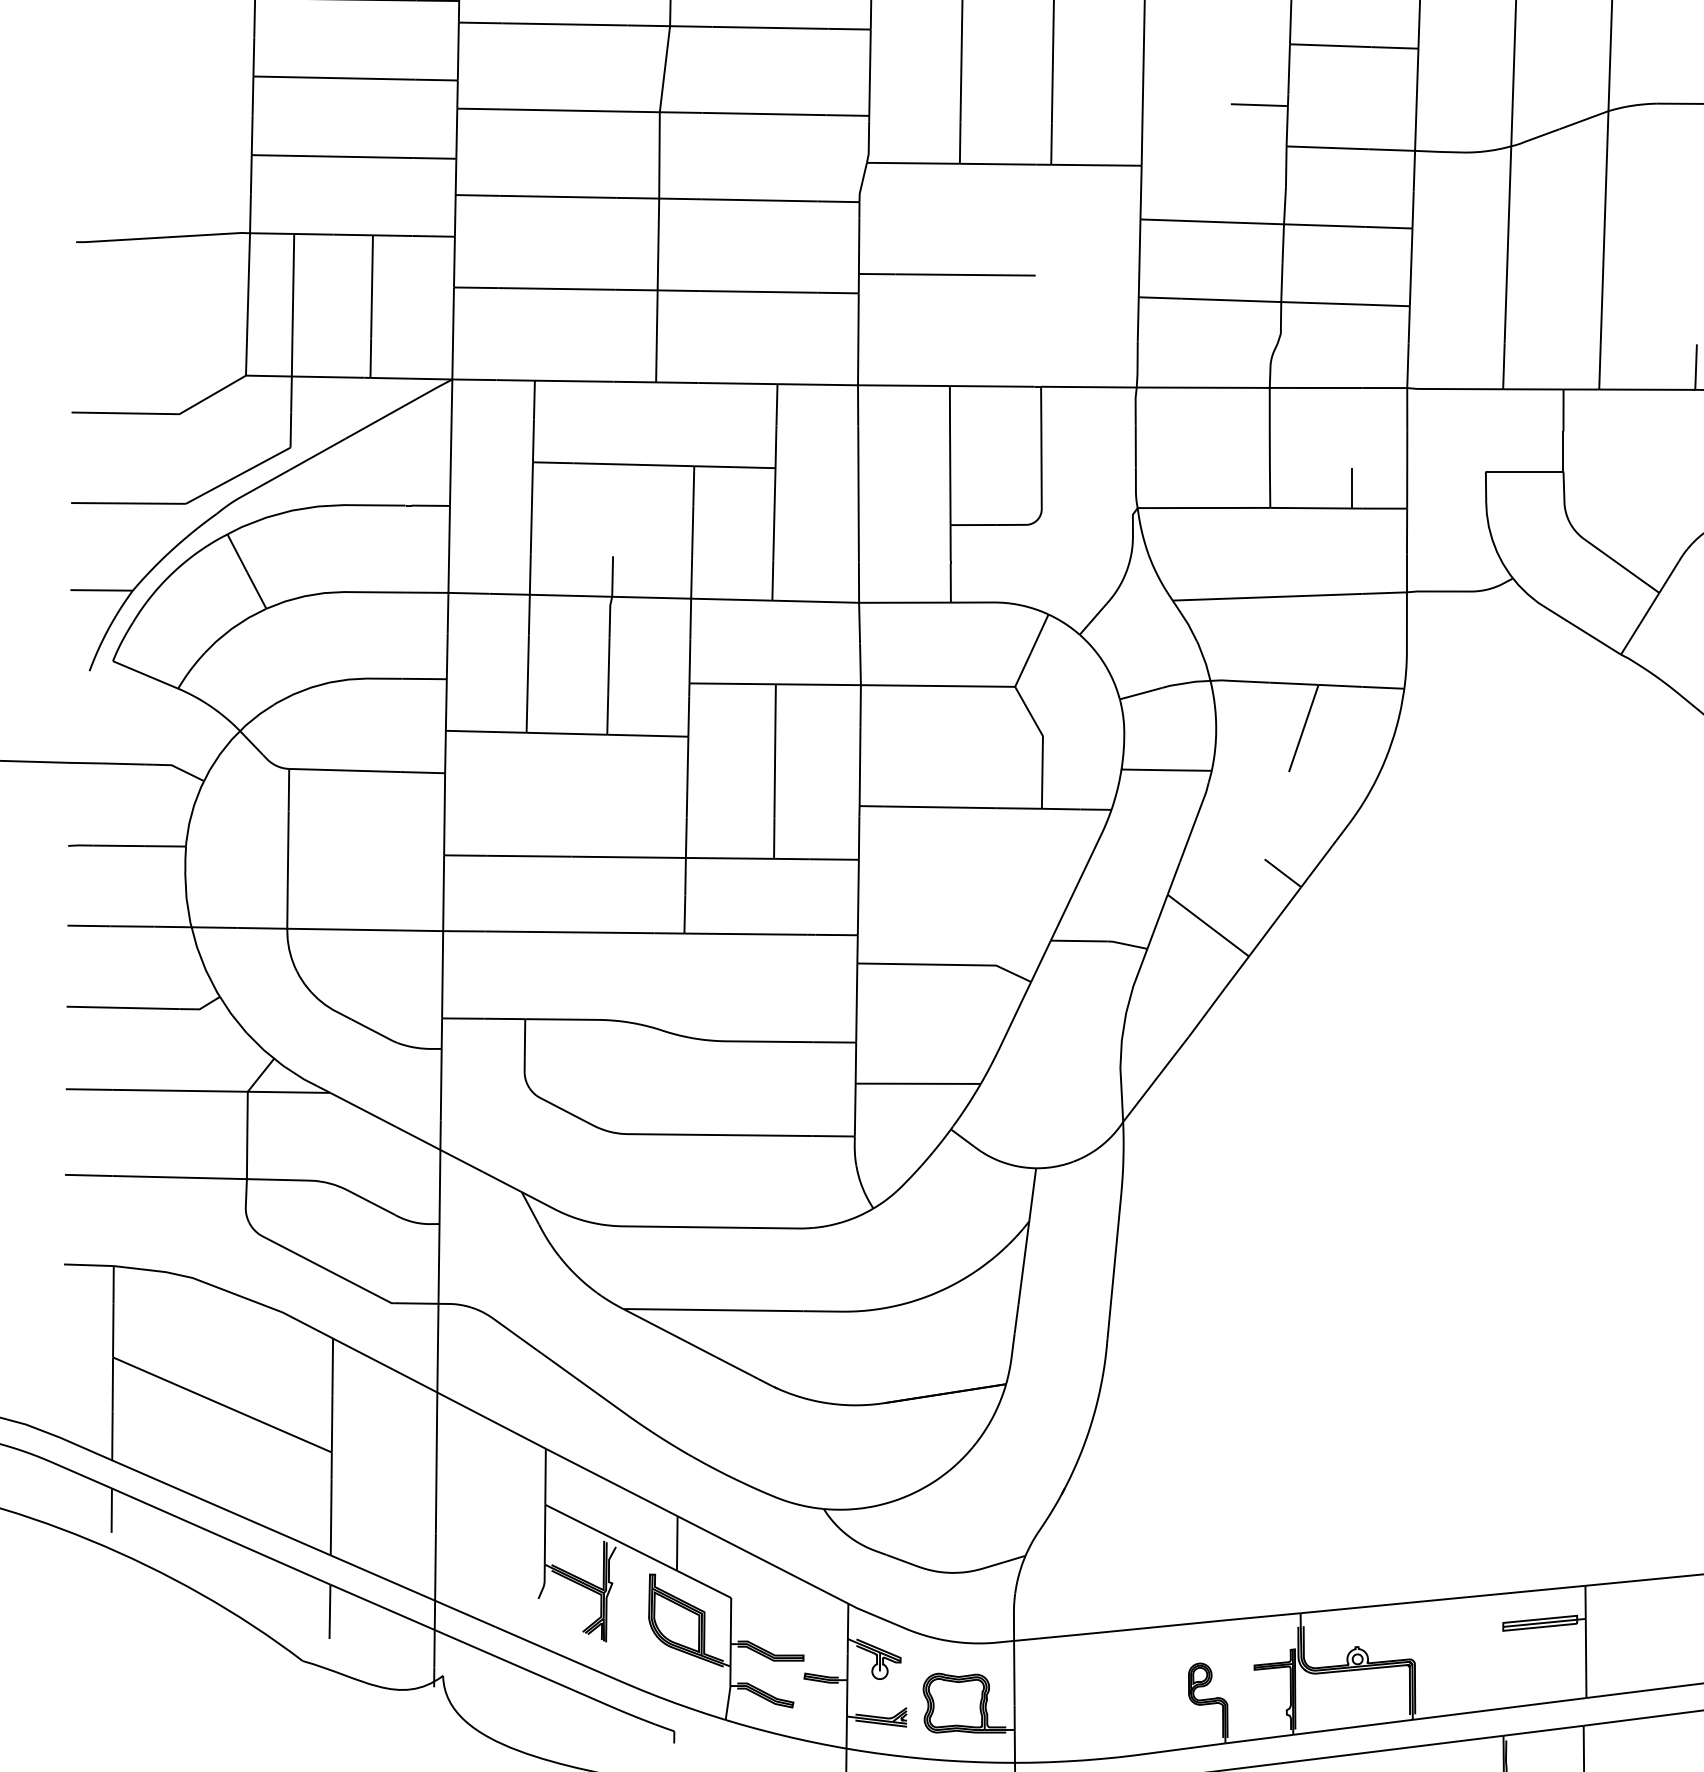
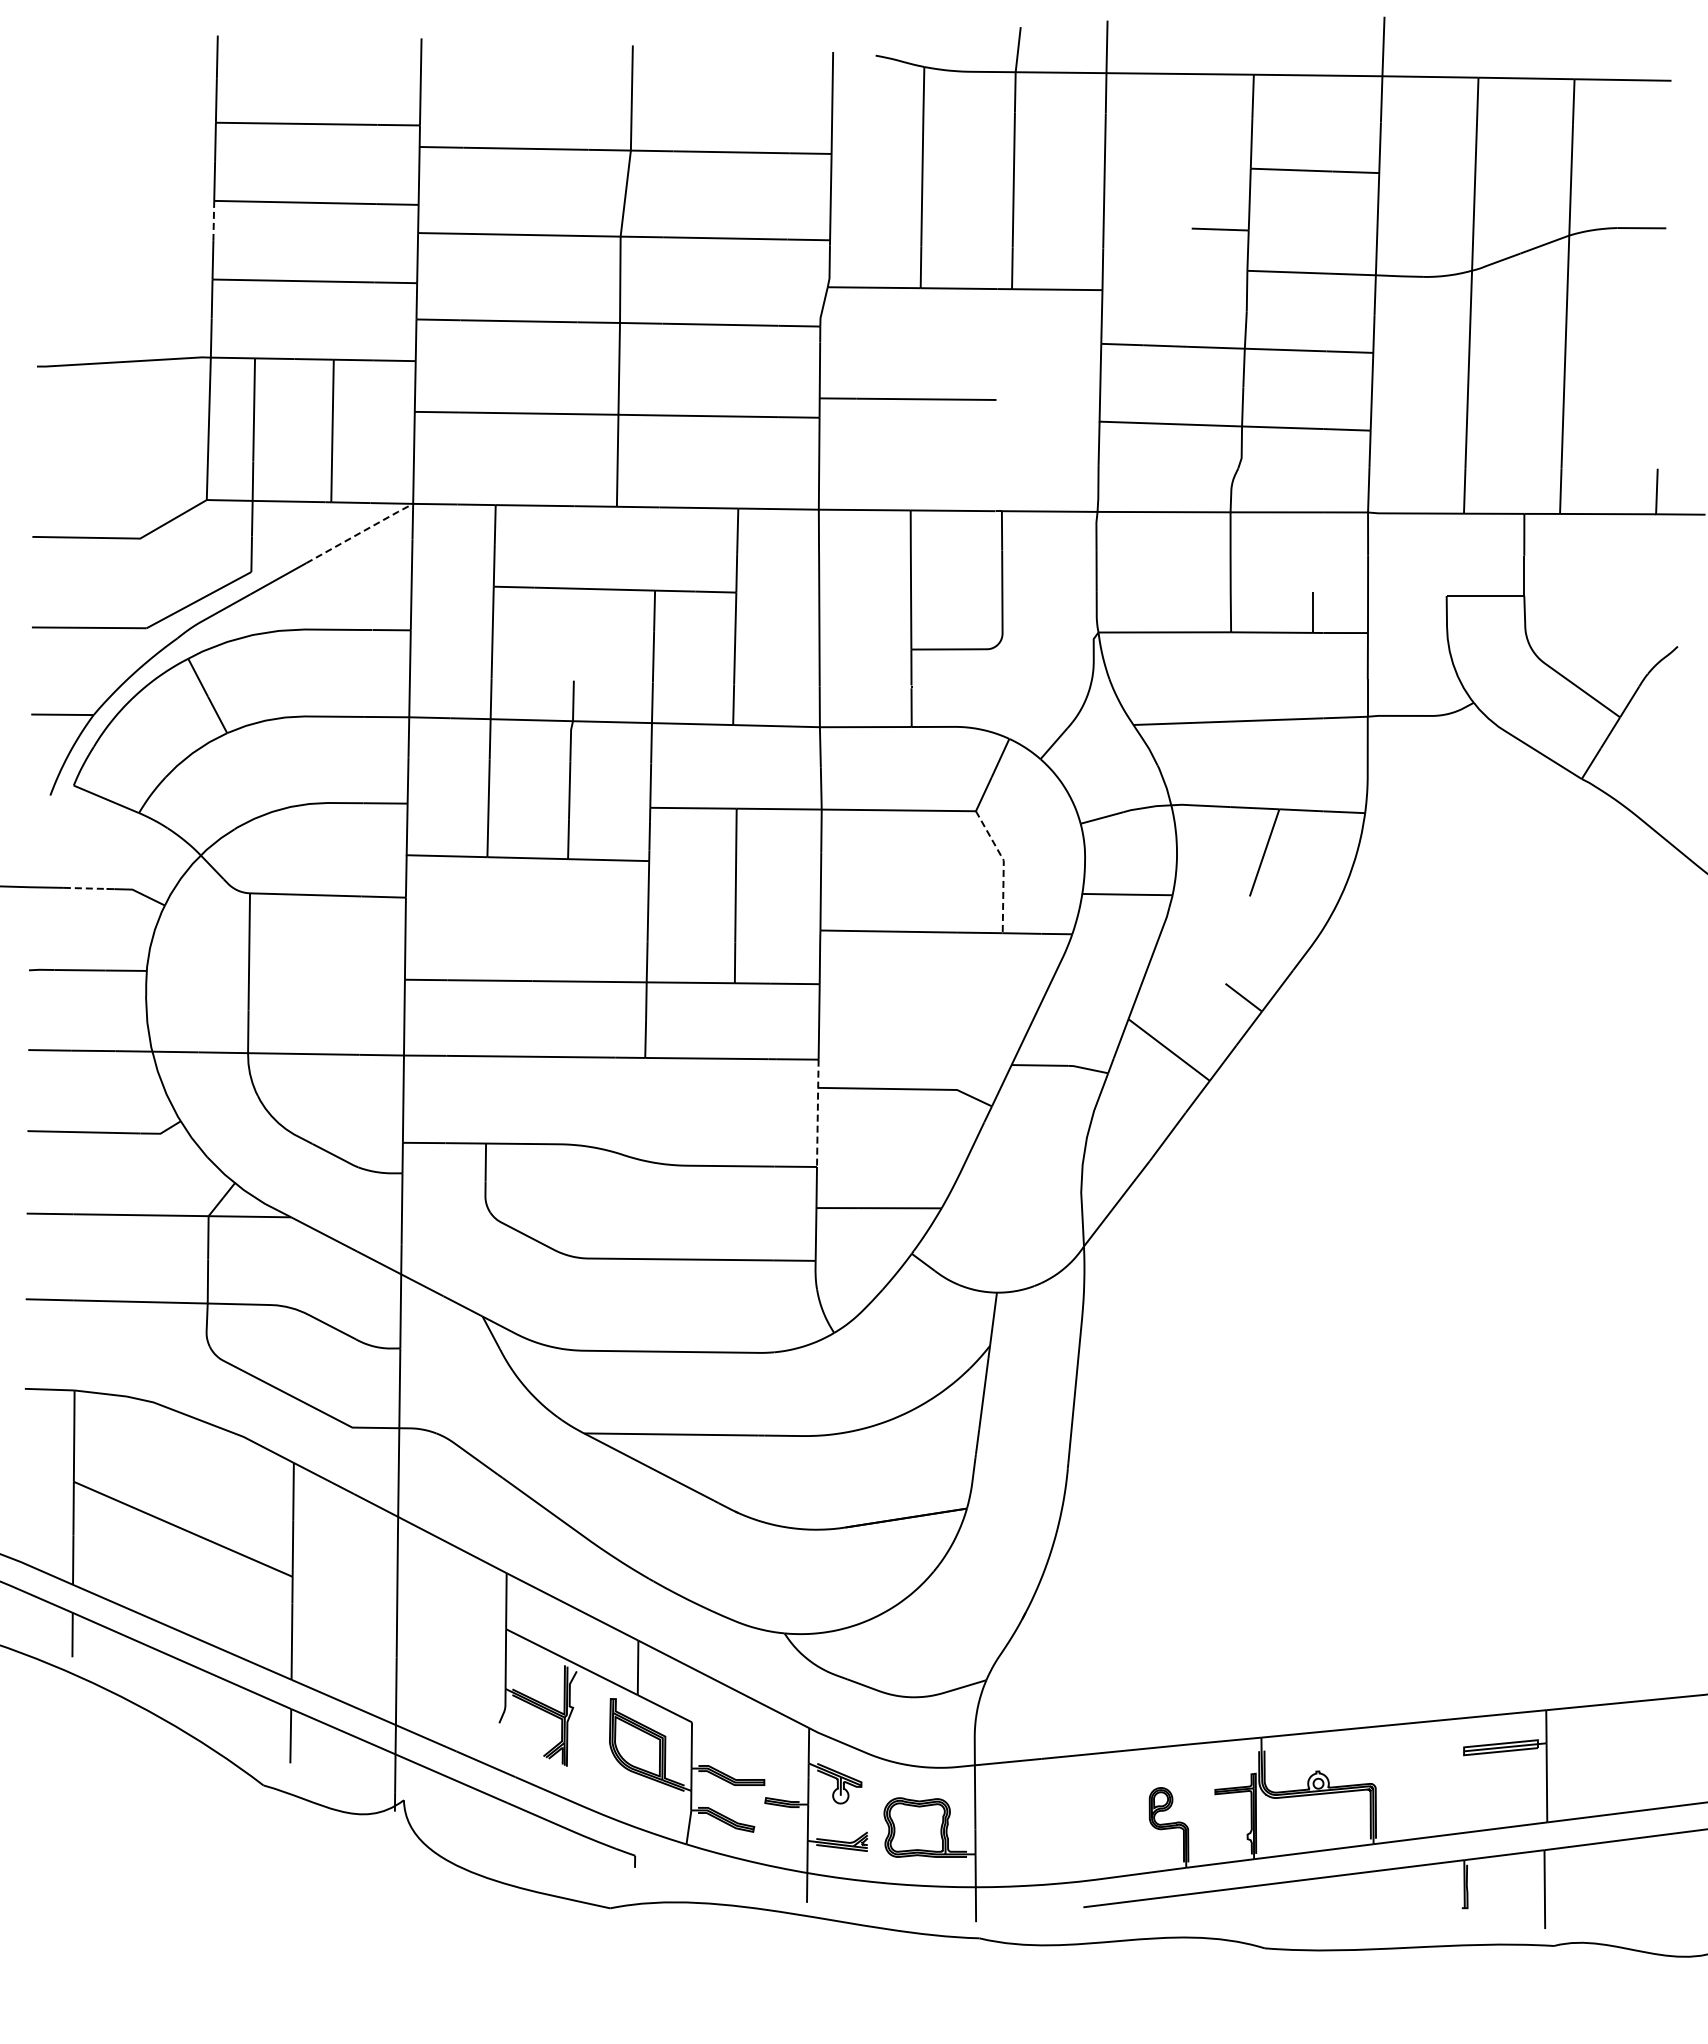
line: (252, 96) -> (213, 220), solid -> dashed
line: (399, 408) -> (360, 532), solid -> dashed
line: (1042, 744) -> (1003, 868), solid -> dashed
line: (124, 764) -> (85, 888), solid -> dashed
line: (856, 988) -> (817, 1112), solid -> dashed

